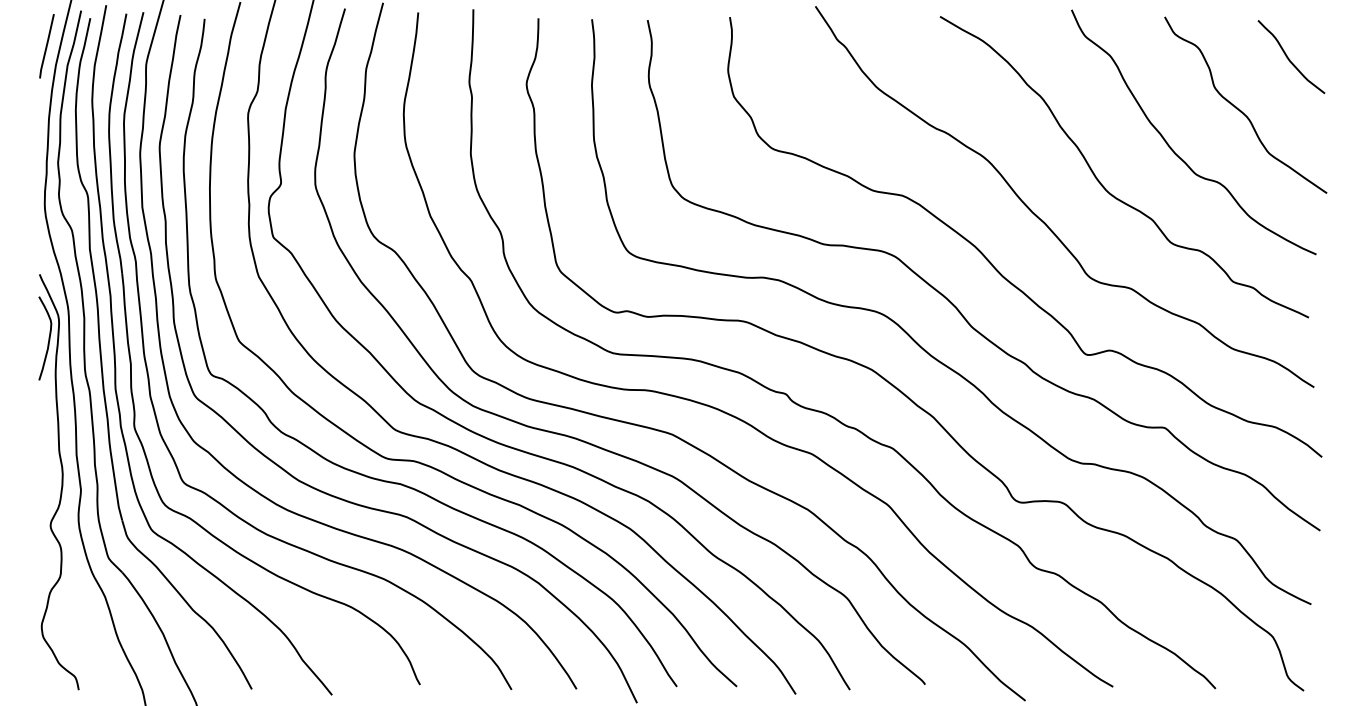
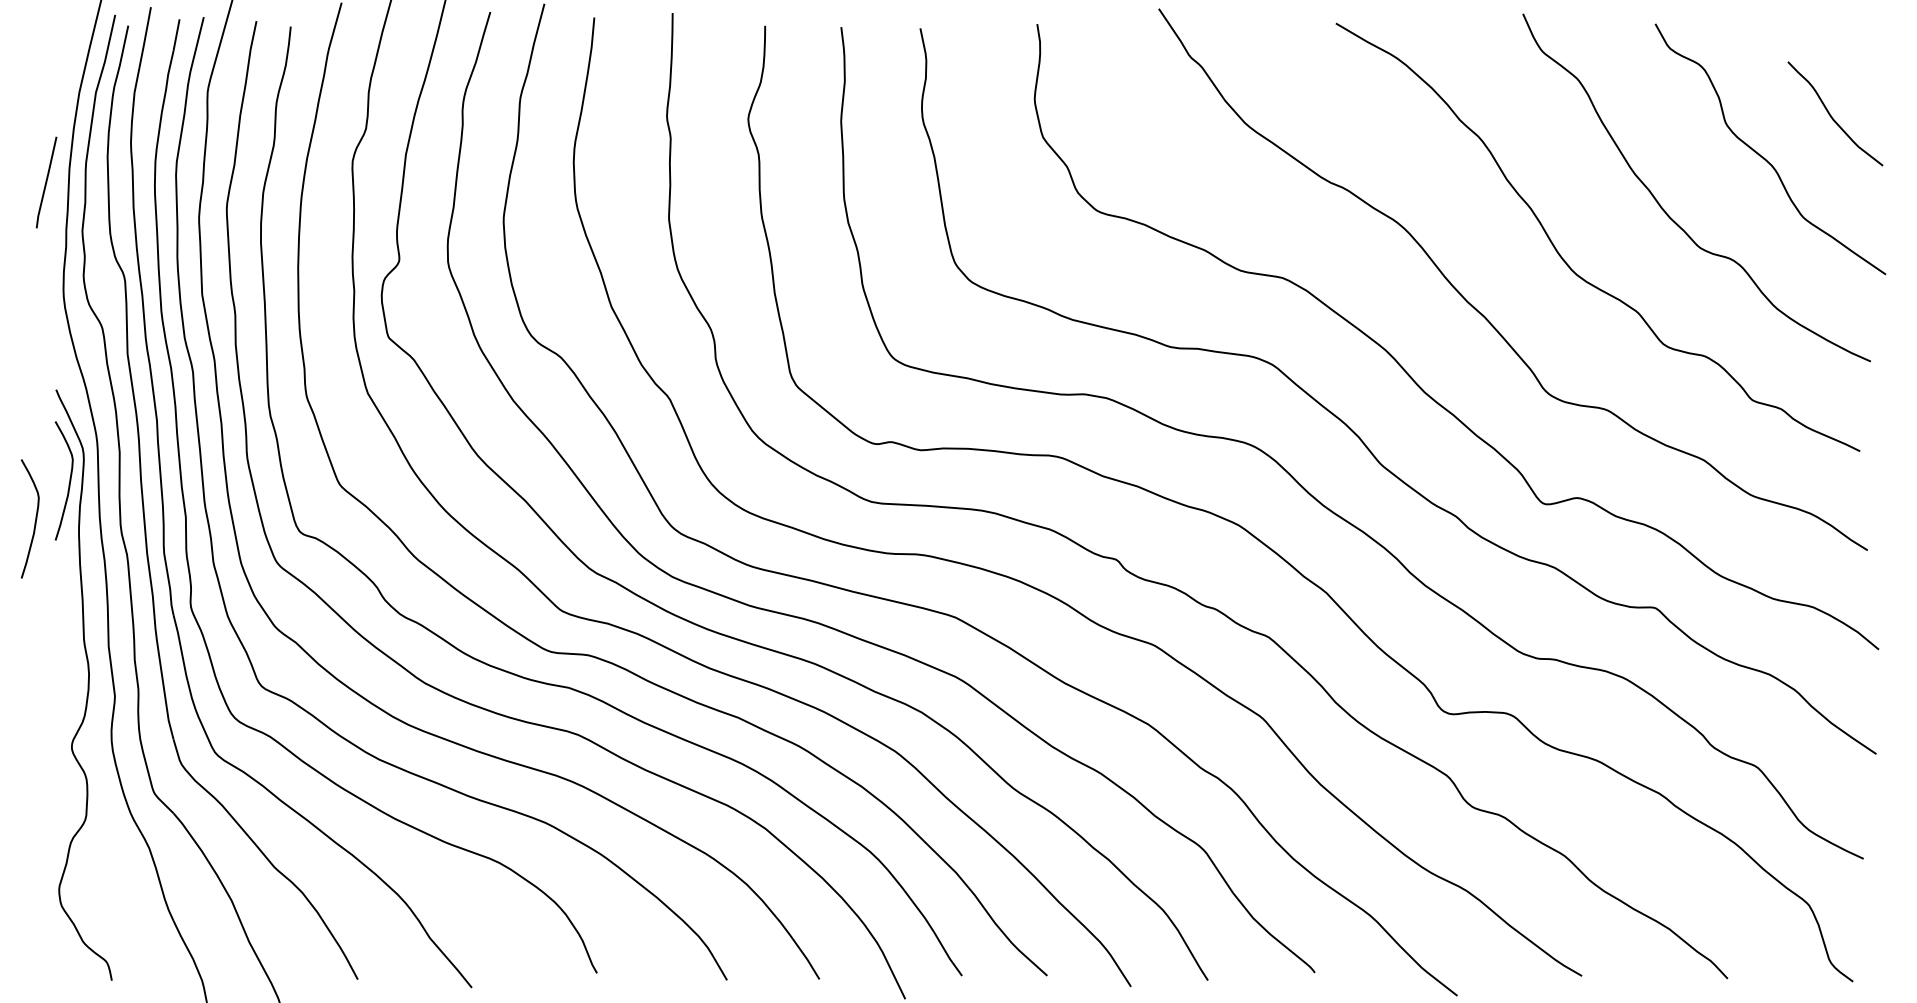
line: (46, 46) -> (46, 182), moved
curve: (1289, 58) -> (1832, 116), moved
curve: (25, 364) -> (35, 518), added

